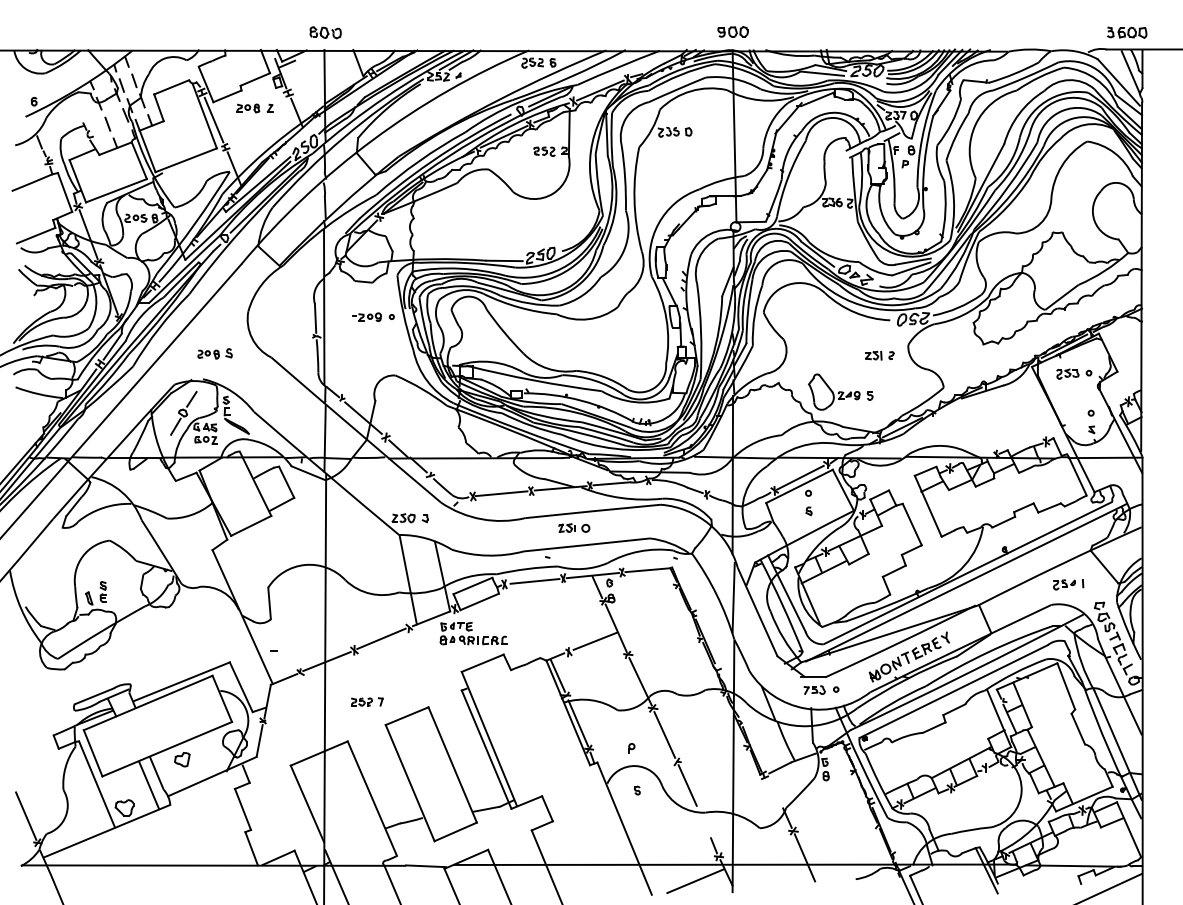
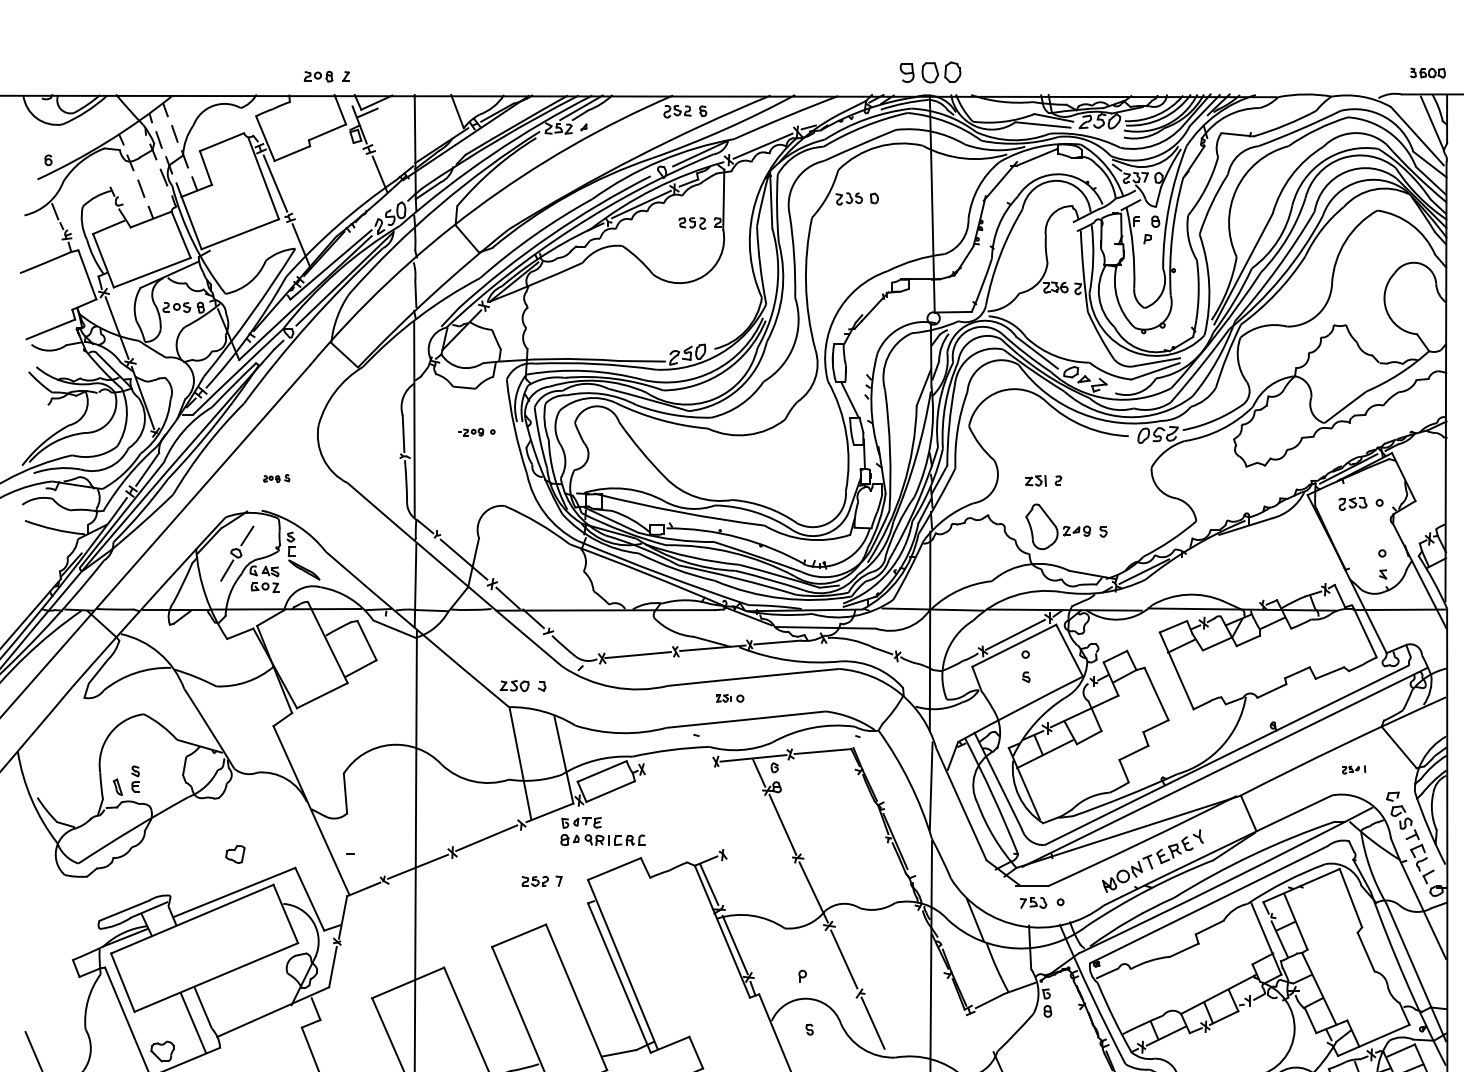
part: (732, 31) -> (929, 71), size x1.6
part: (325, 32) -> (416, 72), removed
part: (1127, 32) -> (1428, 72), size x0.7
part: (254, 108) -> (326, 76), moved
part: (373, 316) -> (476, 431), size x0.7
part: (214, 353) -> (275, 478), size x0.6
part: (879, 355) -> (1043, 480), moved
part: (574, 527) -> (730, 697), size x0.7
line: (534, 581) -> (679, 765), removed
part: (1068, 584) -> (1353, 769), size x0.6
line: (595, 640) -> (756, 840), removed
part: (367, 701) -> (542, 880), moved
part: (182, 759) -> (235, 854), moved

